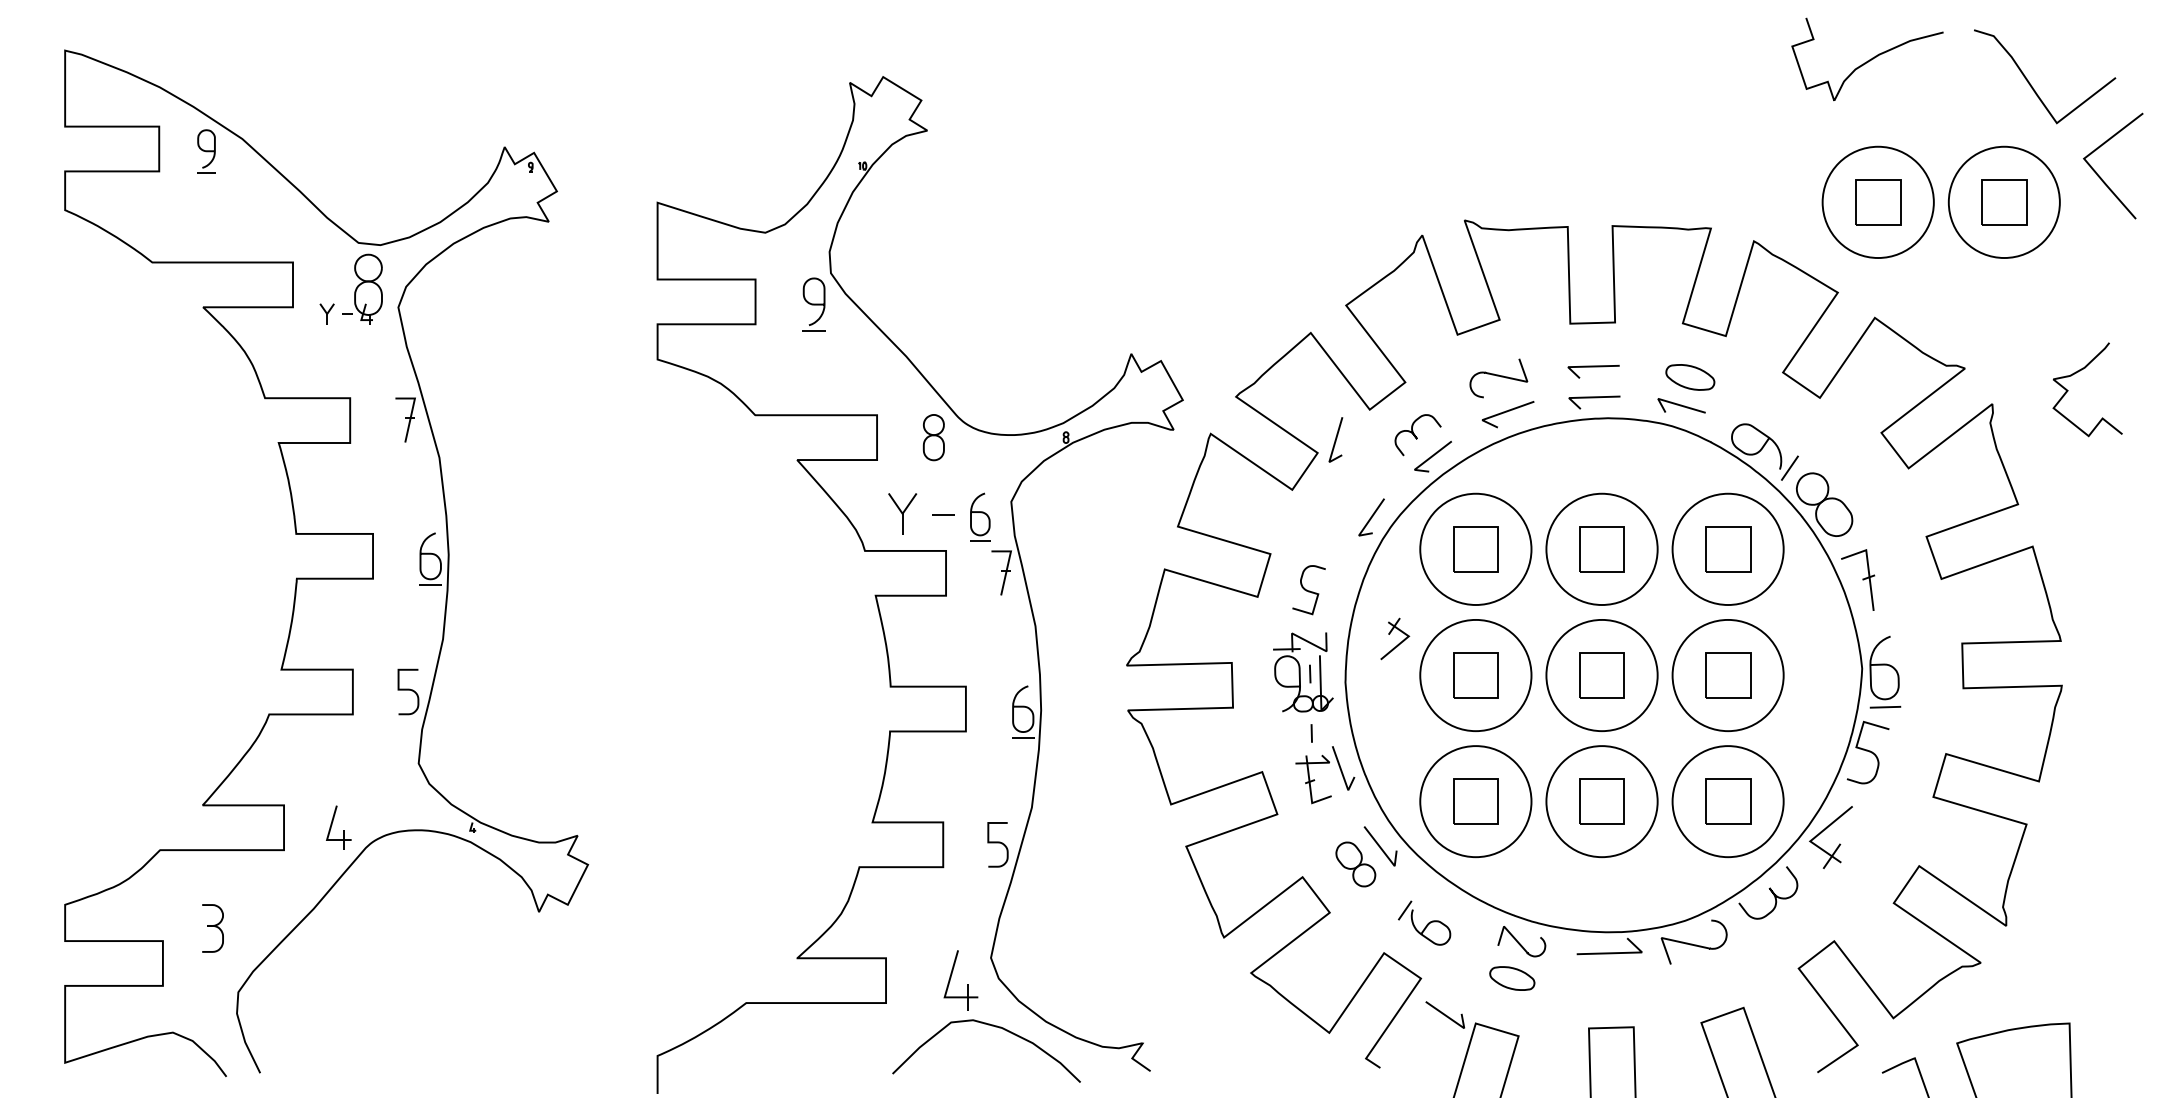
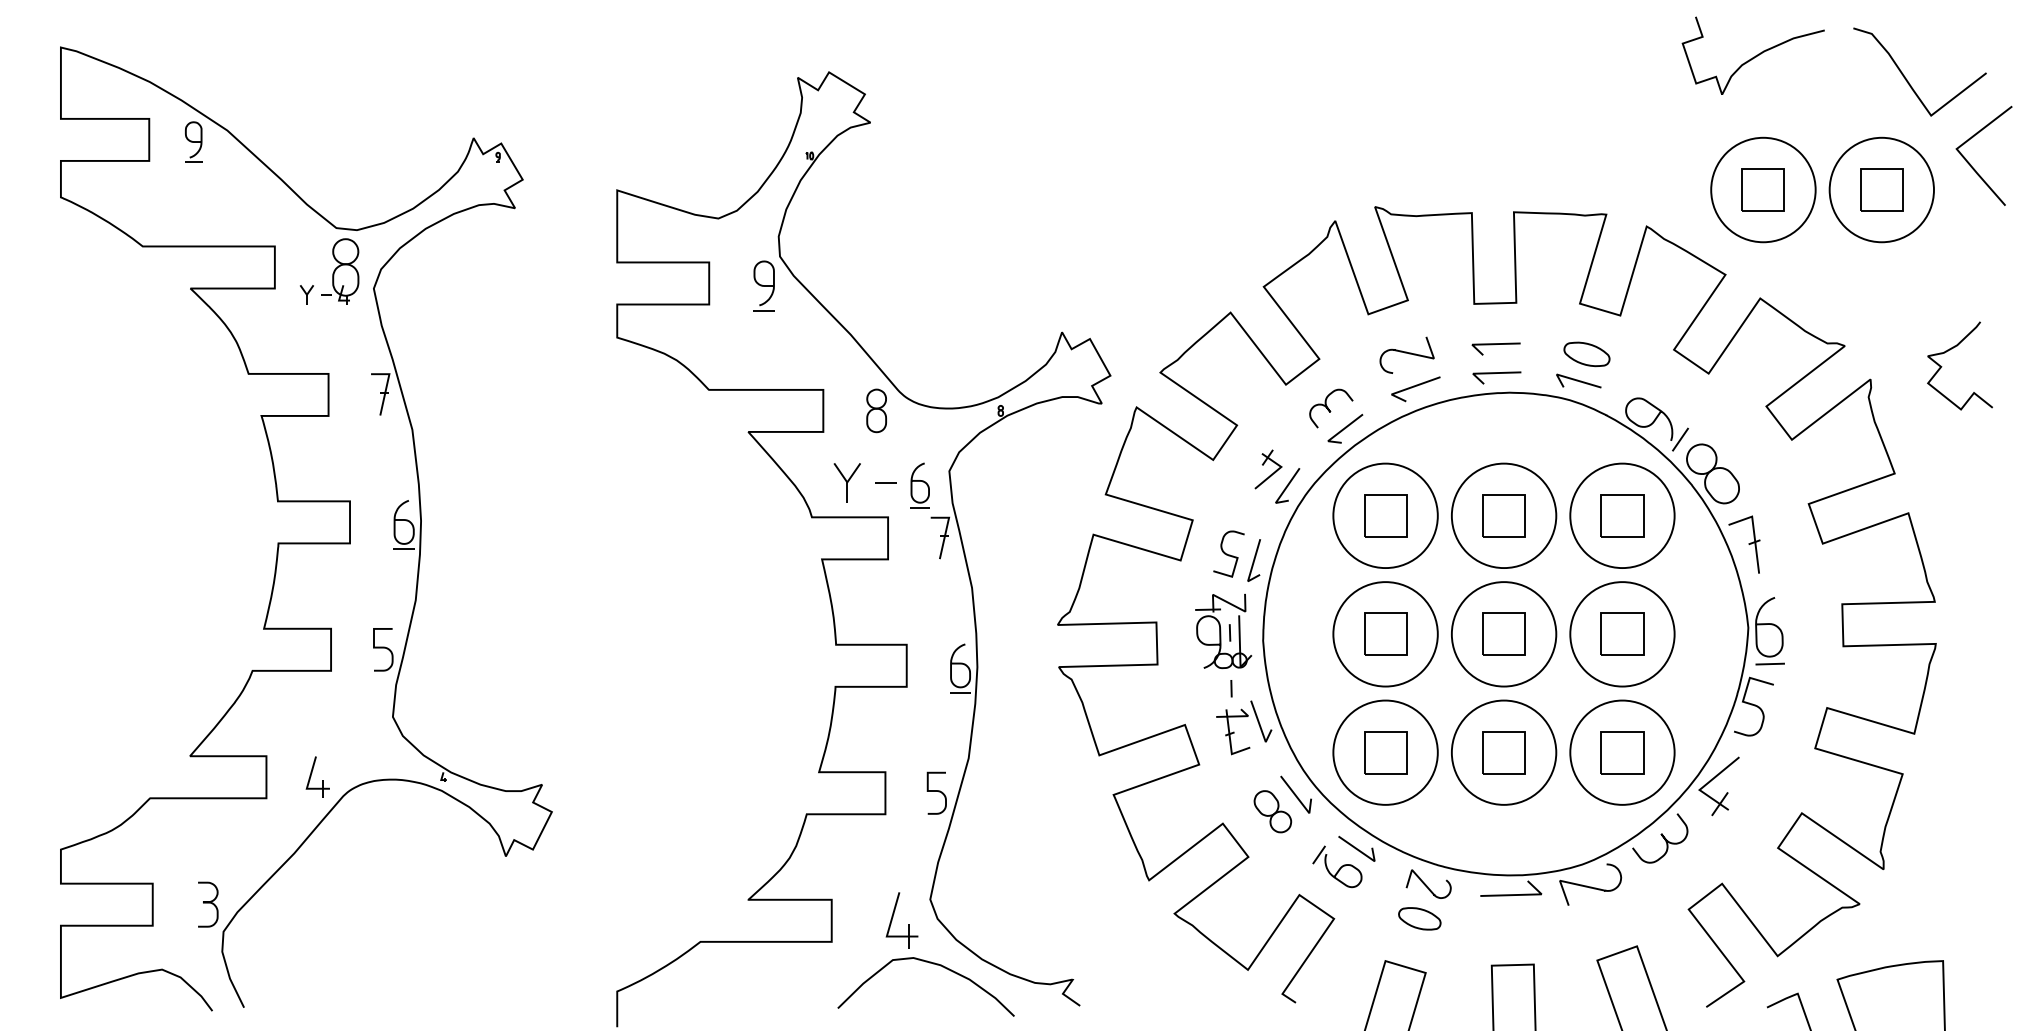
line: (1335, 439) -> (1253, 560), moved
part: (1395, 638) -> (1268, 469), moved
curve: (212, 926) -> (207, 902), moved
line: (1445, 1014) -> (1357, 848), moved

